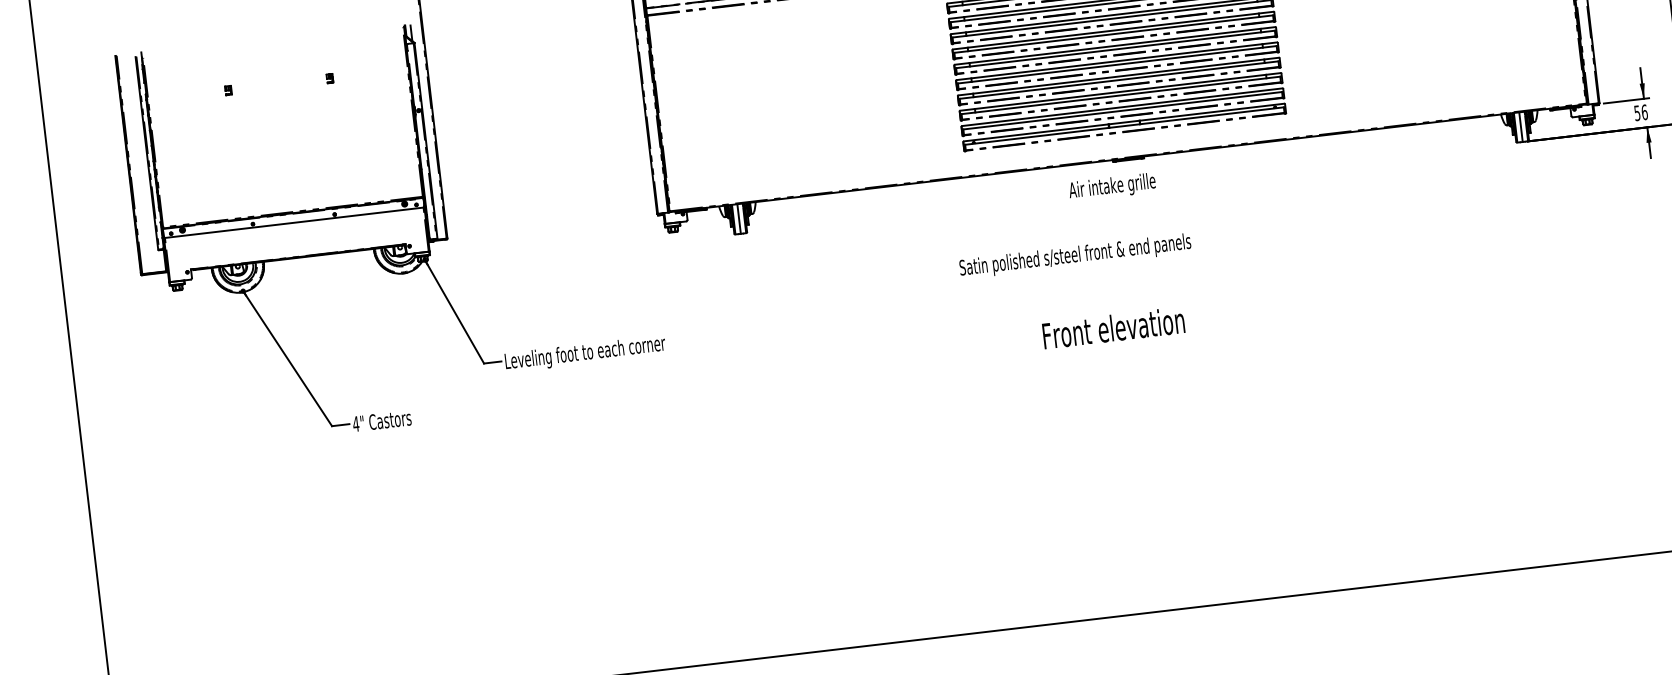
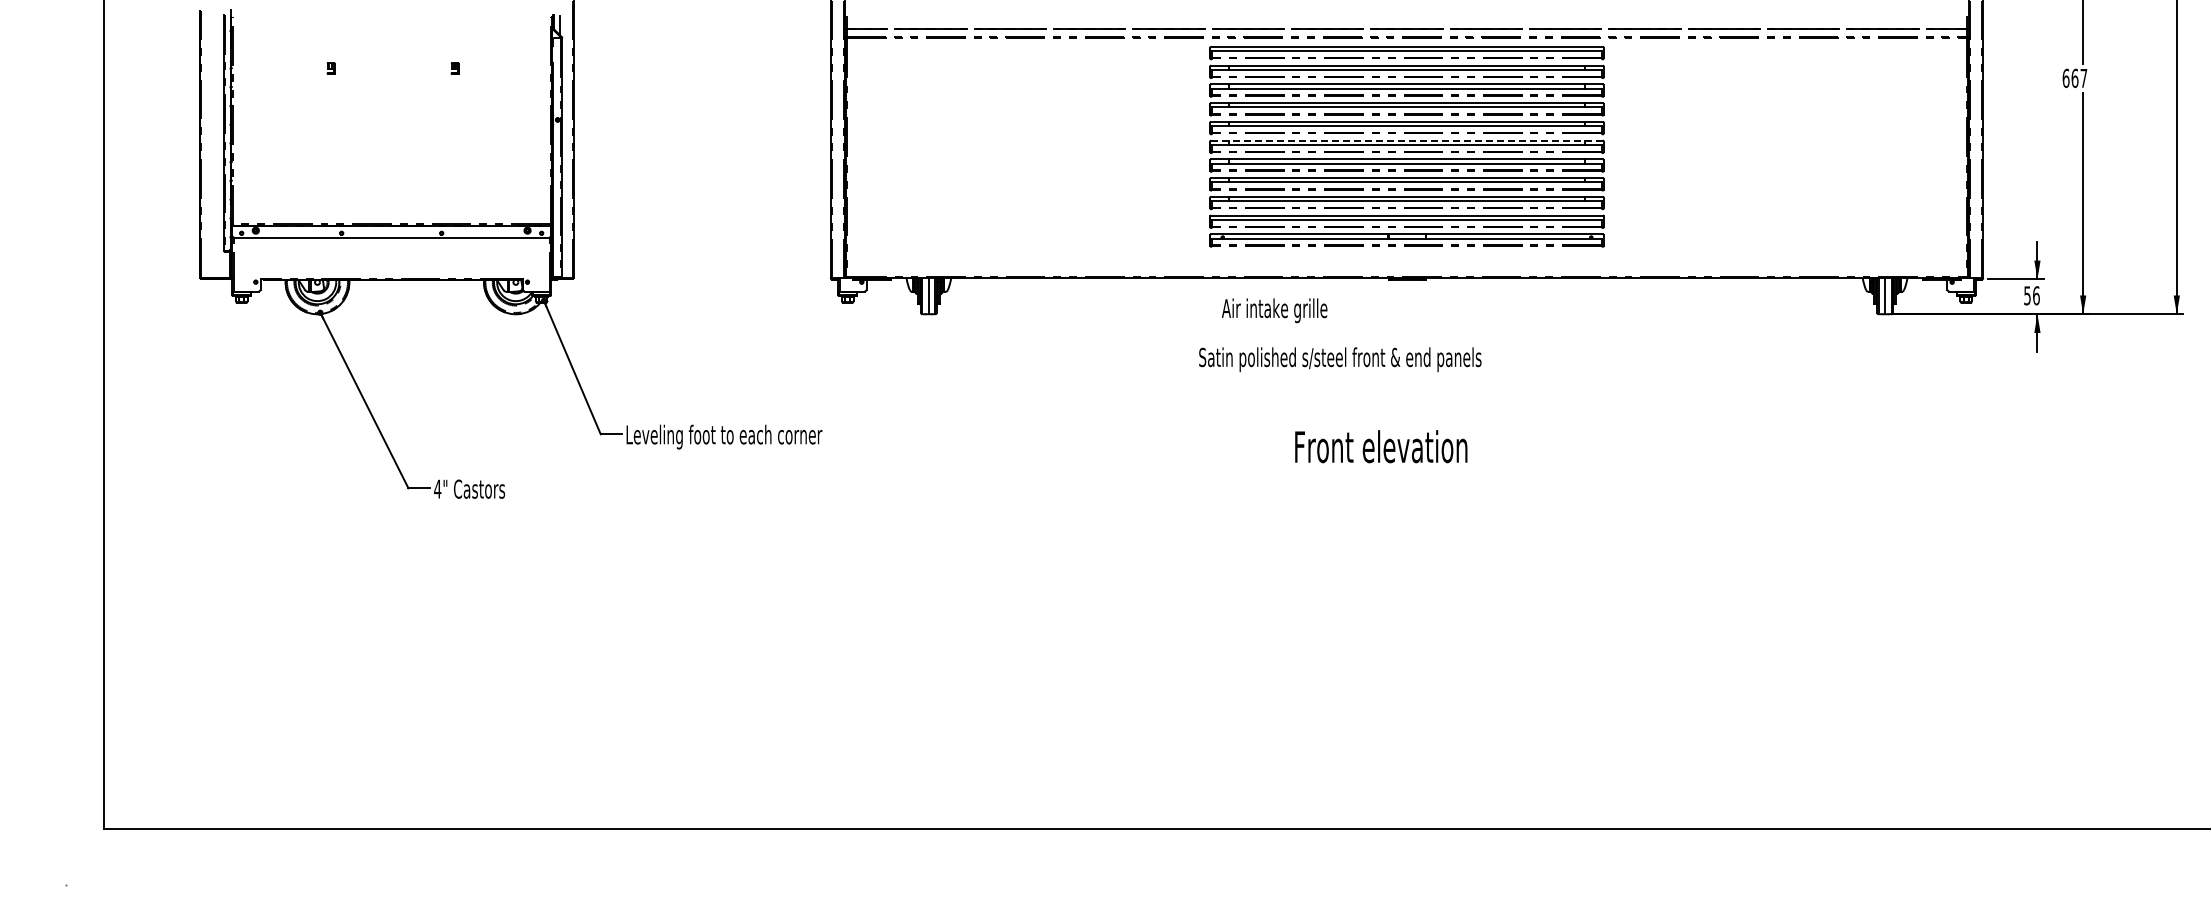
line: (1114, 45) -> (1406, 140), solid -> dashed
text: (1112, 187) -> (1274, 310), moved
text: (1075, 256) -> (1340, 359), moved
text: (1113, 327) -> (1381, 446), moved

